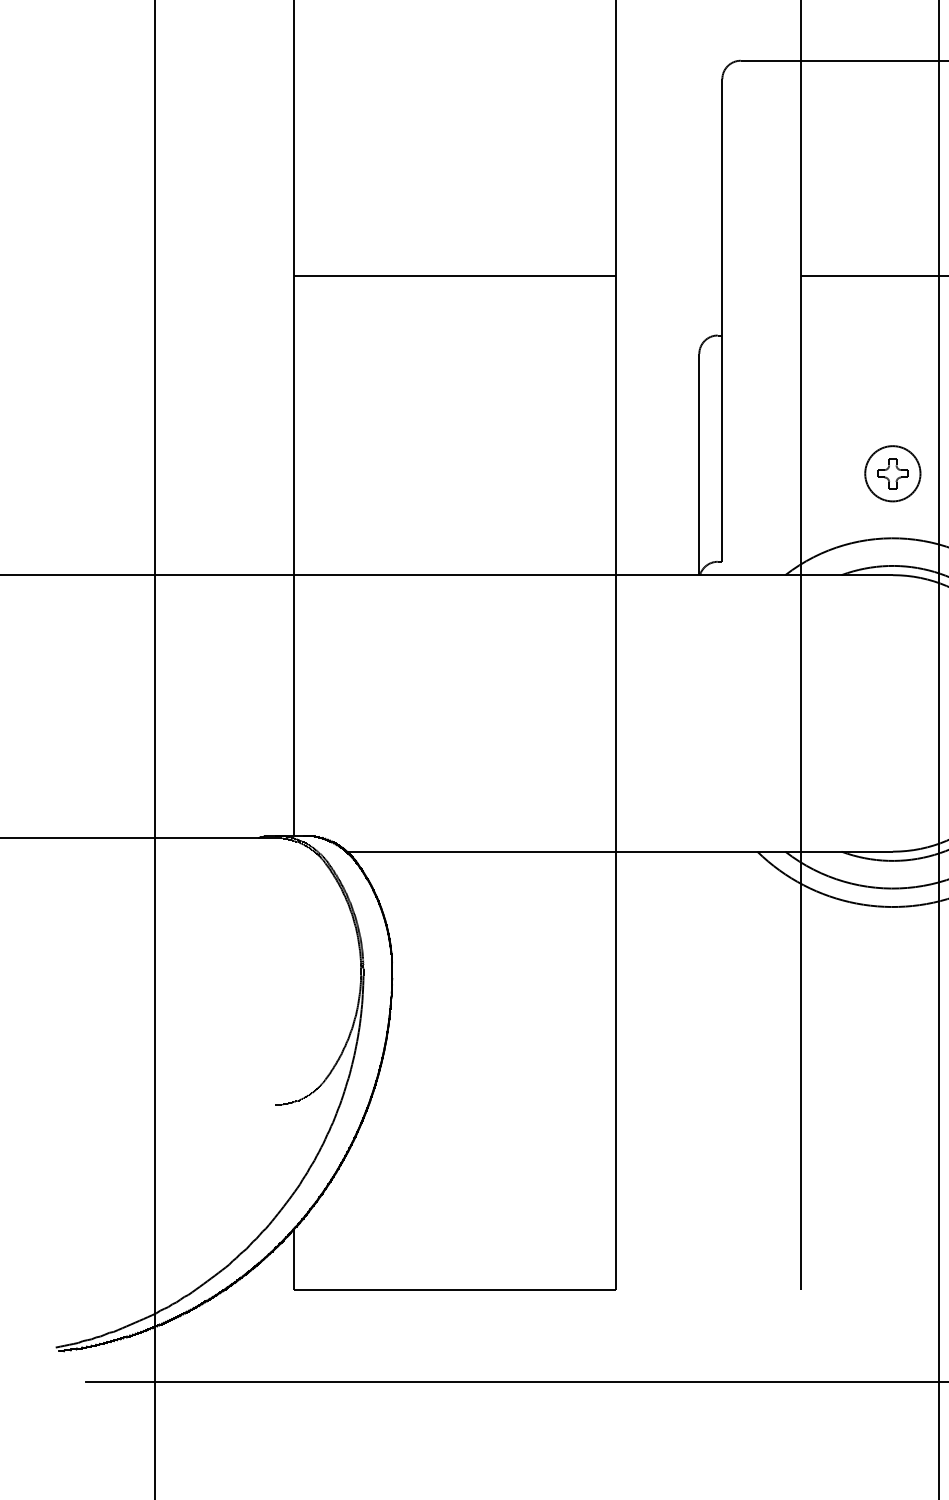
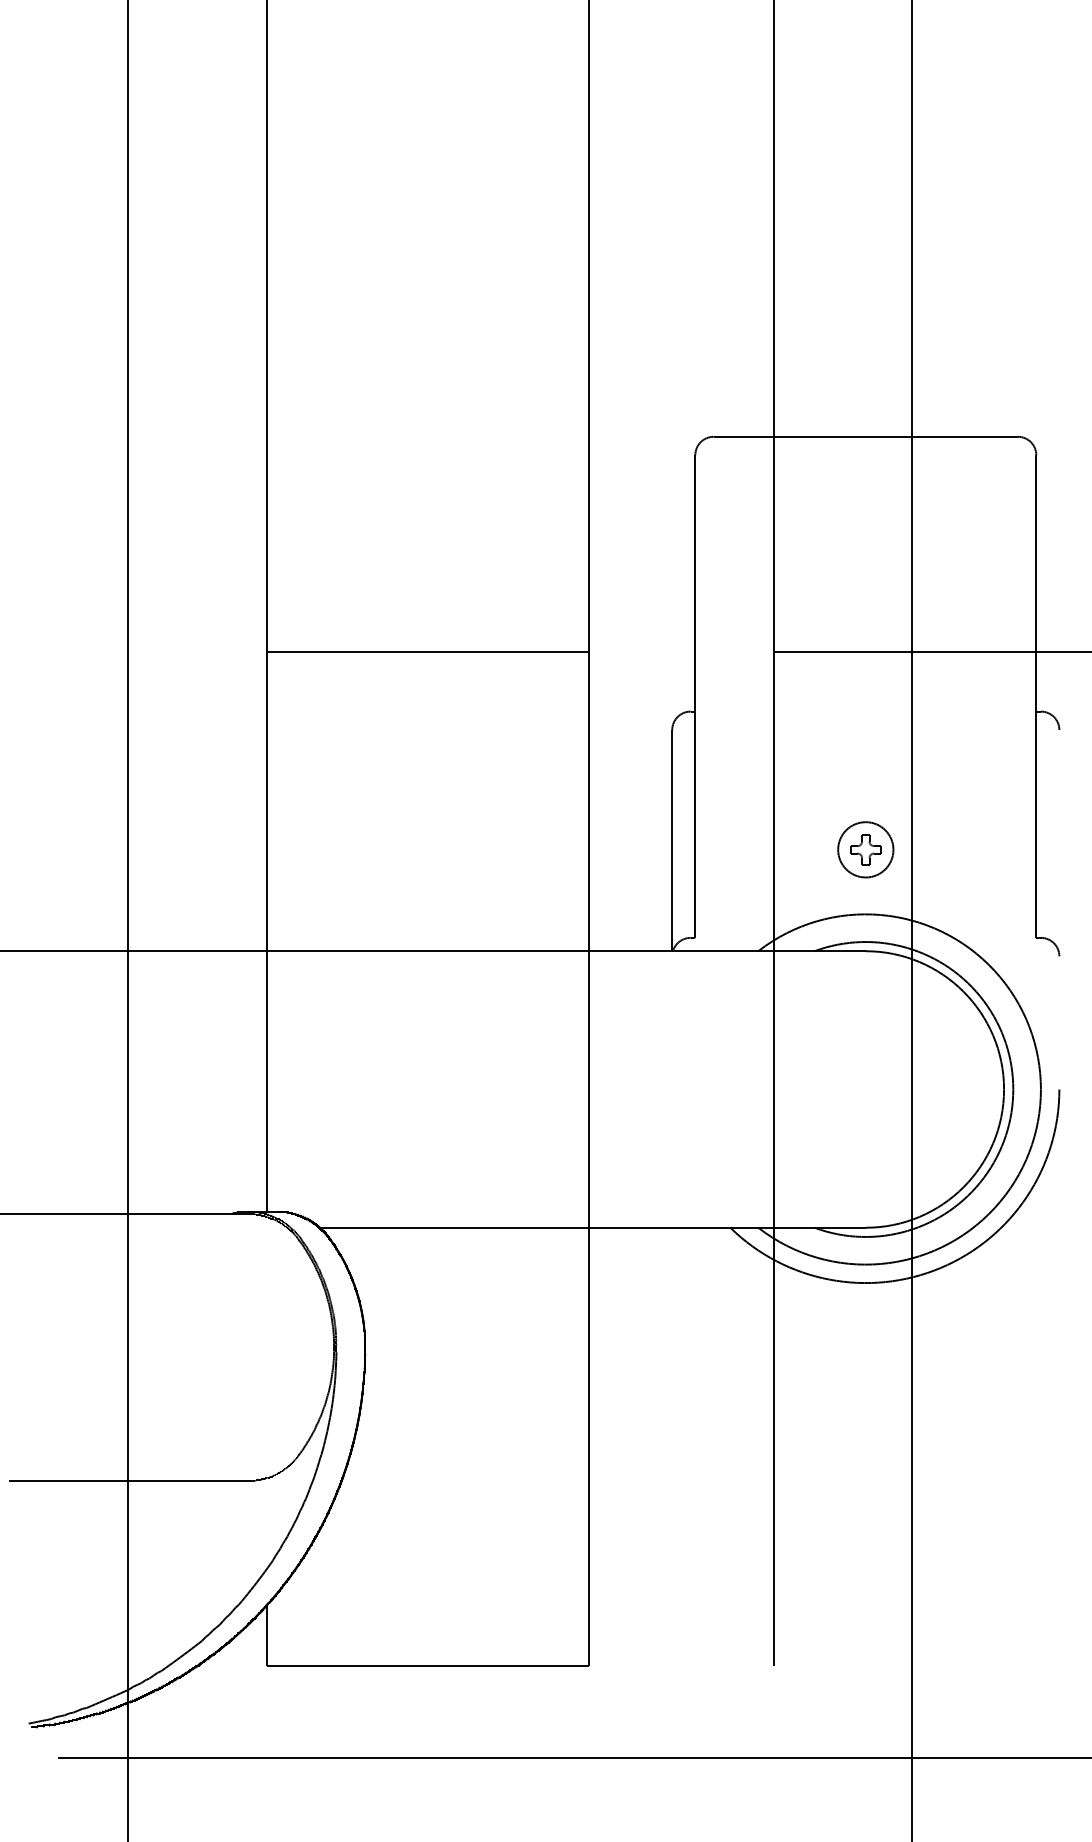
line: (154, 1105) -> (127, 1481), added

